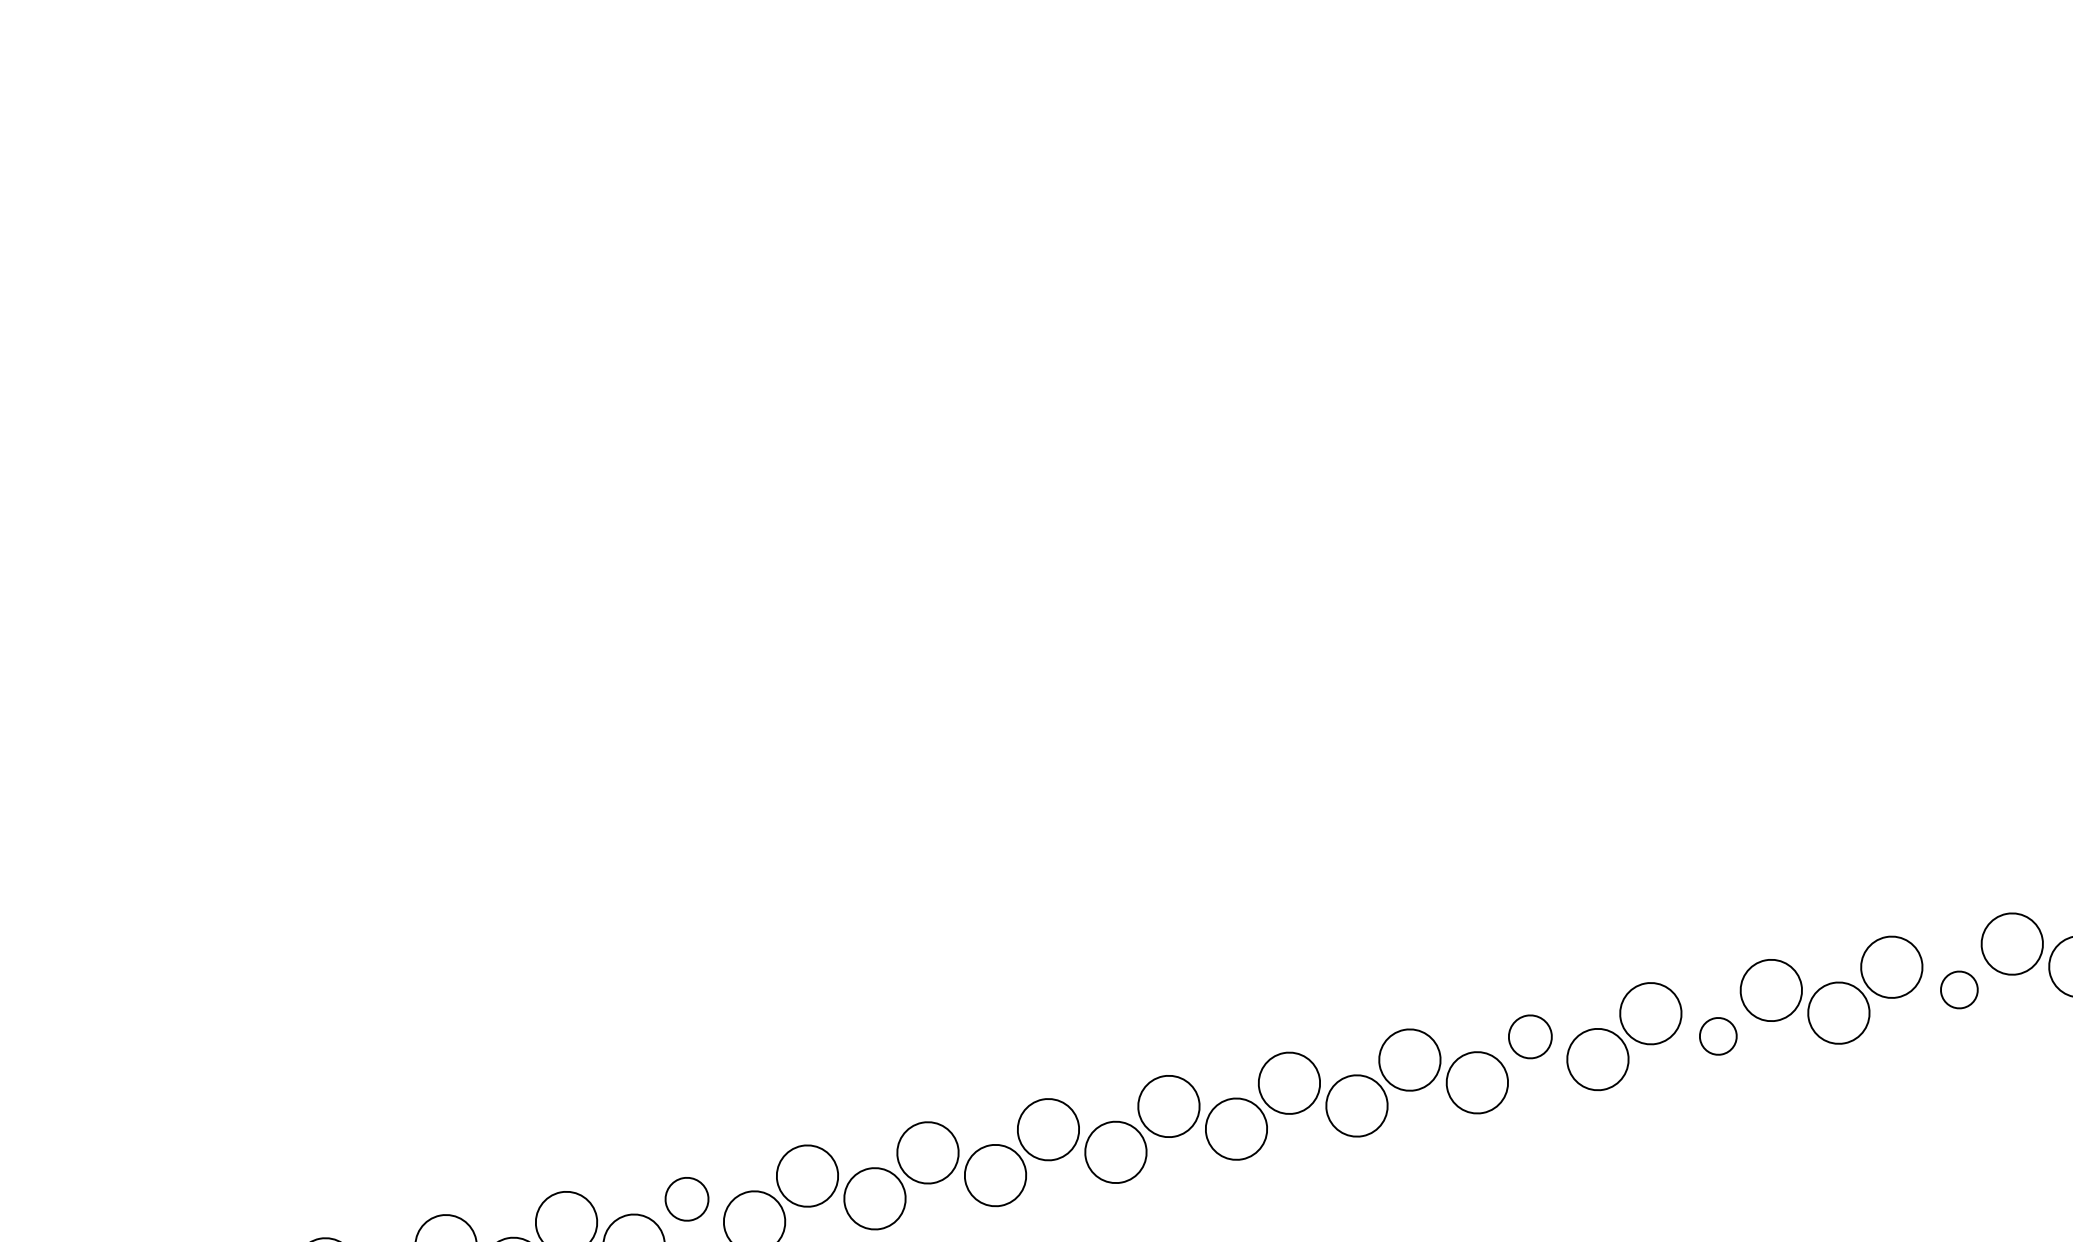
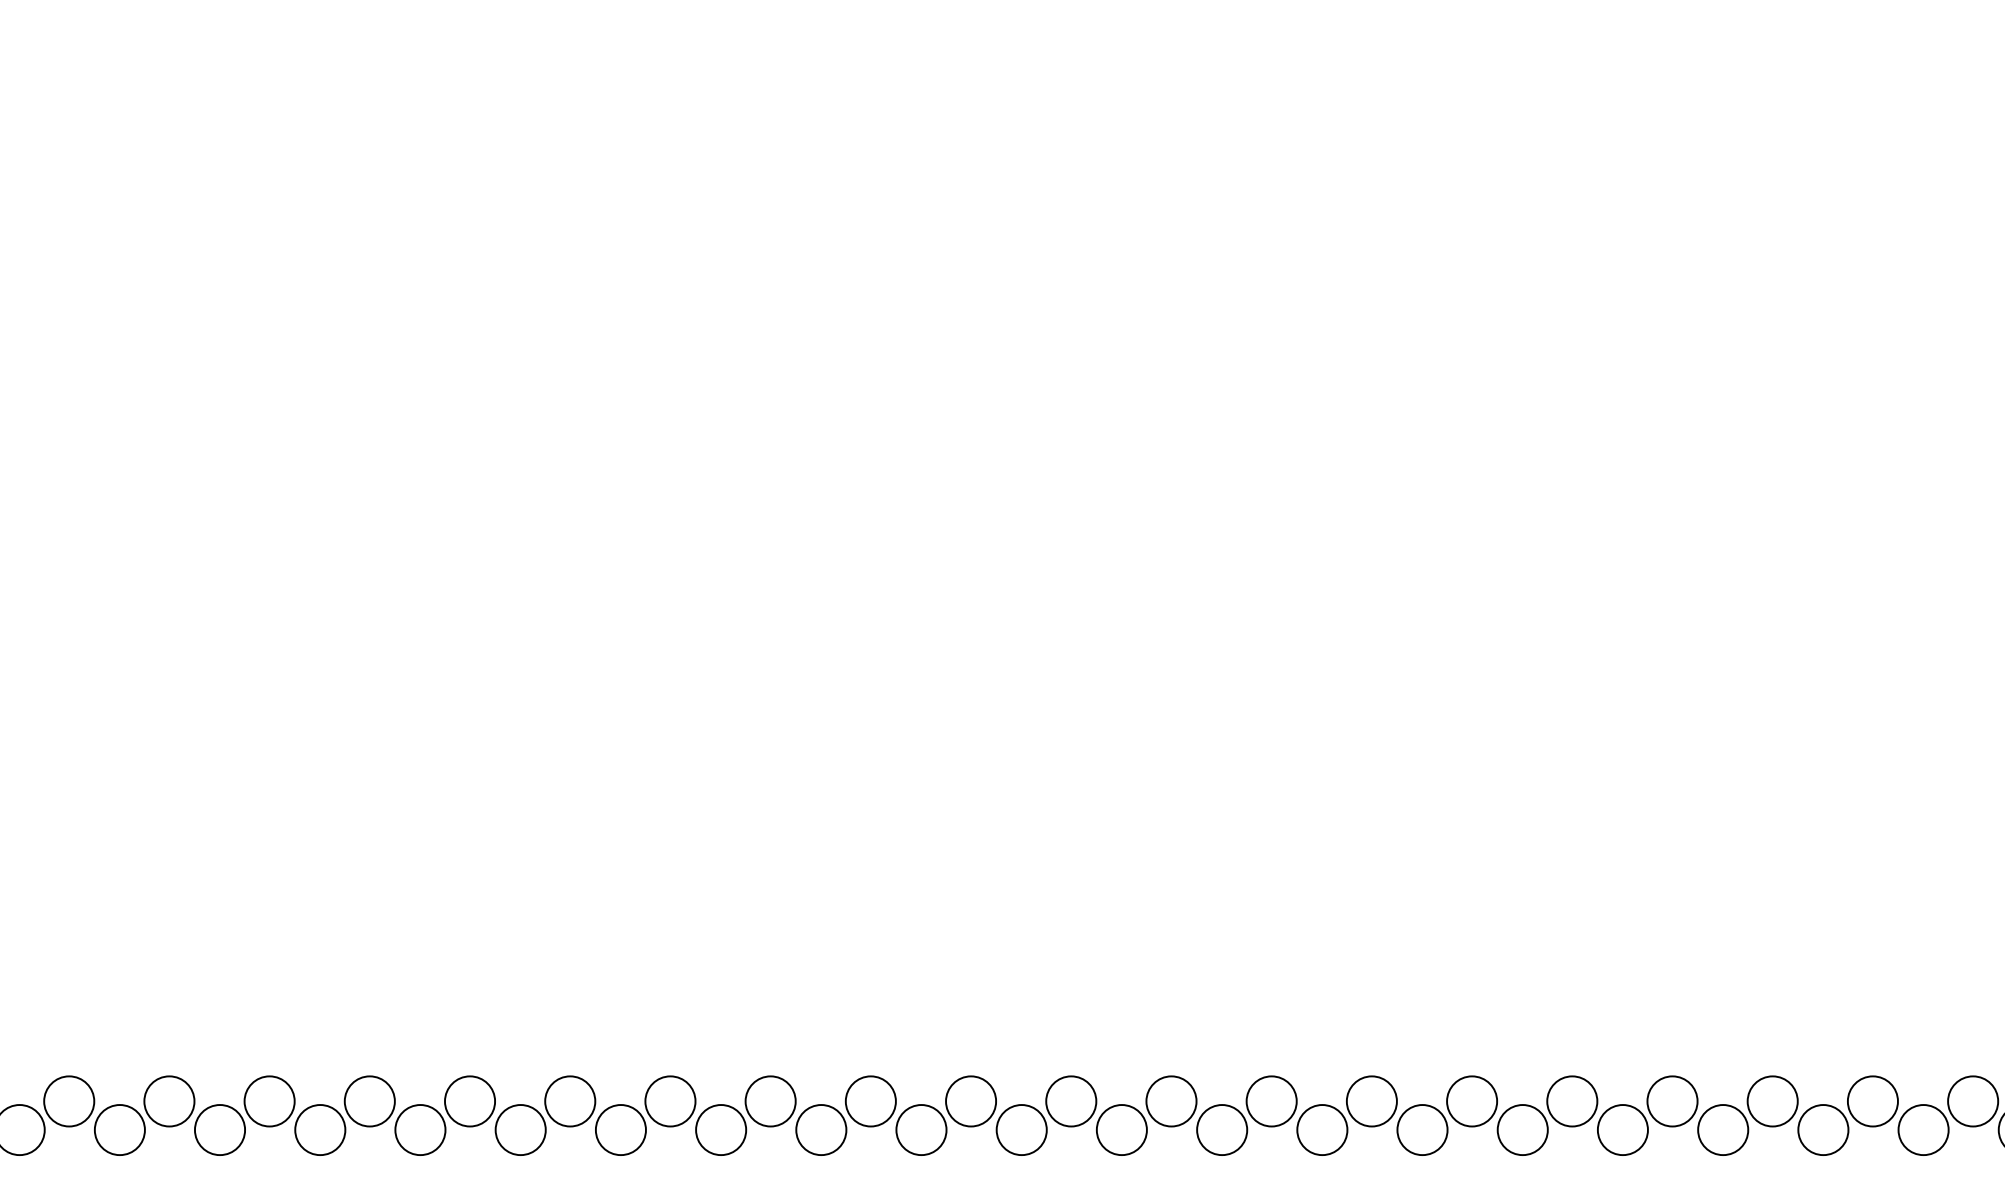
circle: (1959, 990) -> (1823, 1130), size x1.67
circle: (1530, 1036) -> (1472, 1101), size x1.43
circle: (1717, 1037) -> (1622, 1130), size x1.67
circle: (686, 1199) -> (770, 1101), size x1.43

